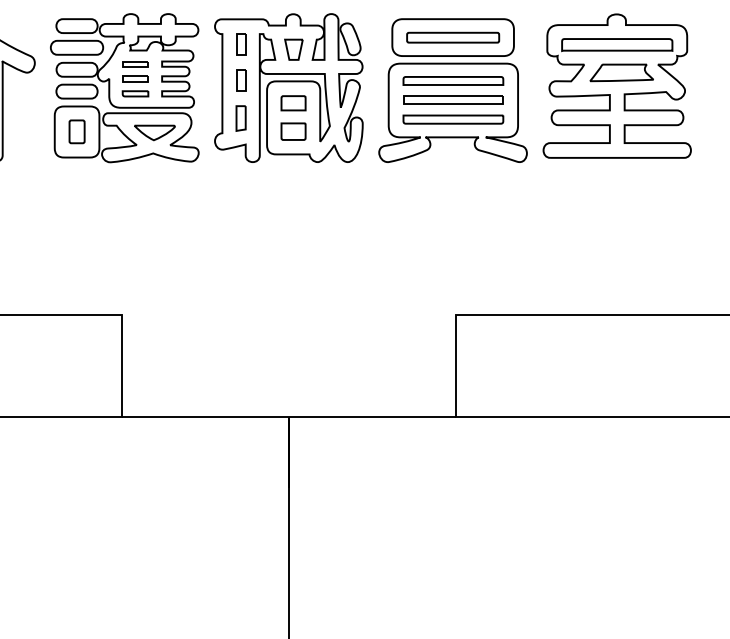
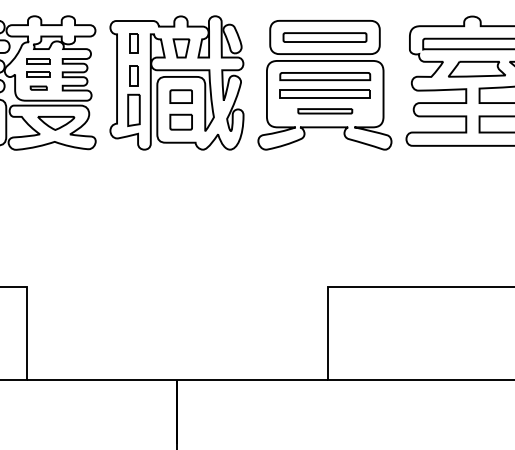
part: (135, 93) -> (38, 87), size x0.7
part: (240, 118) -> (133, 110), size x1.4
part: (453, 119) -> (325, 111), size x0.6

